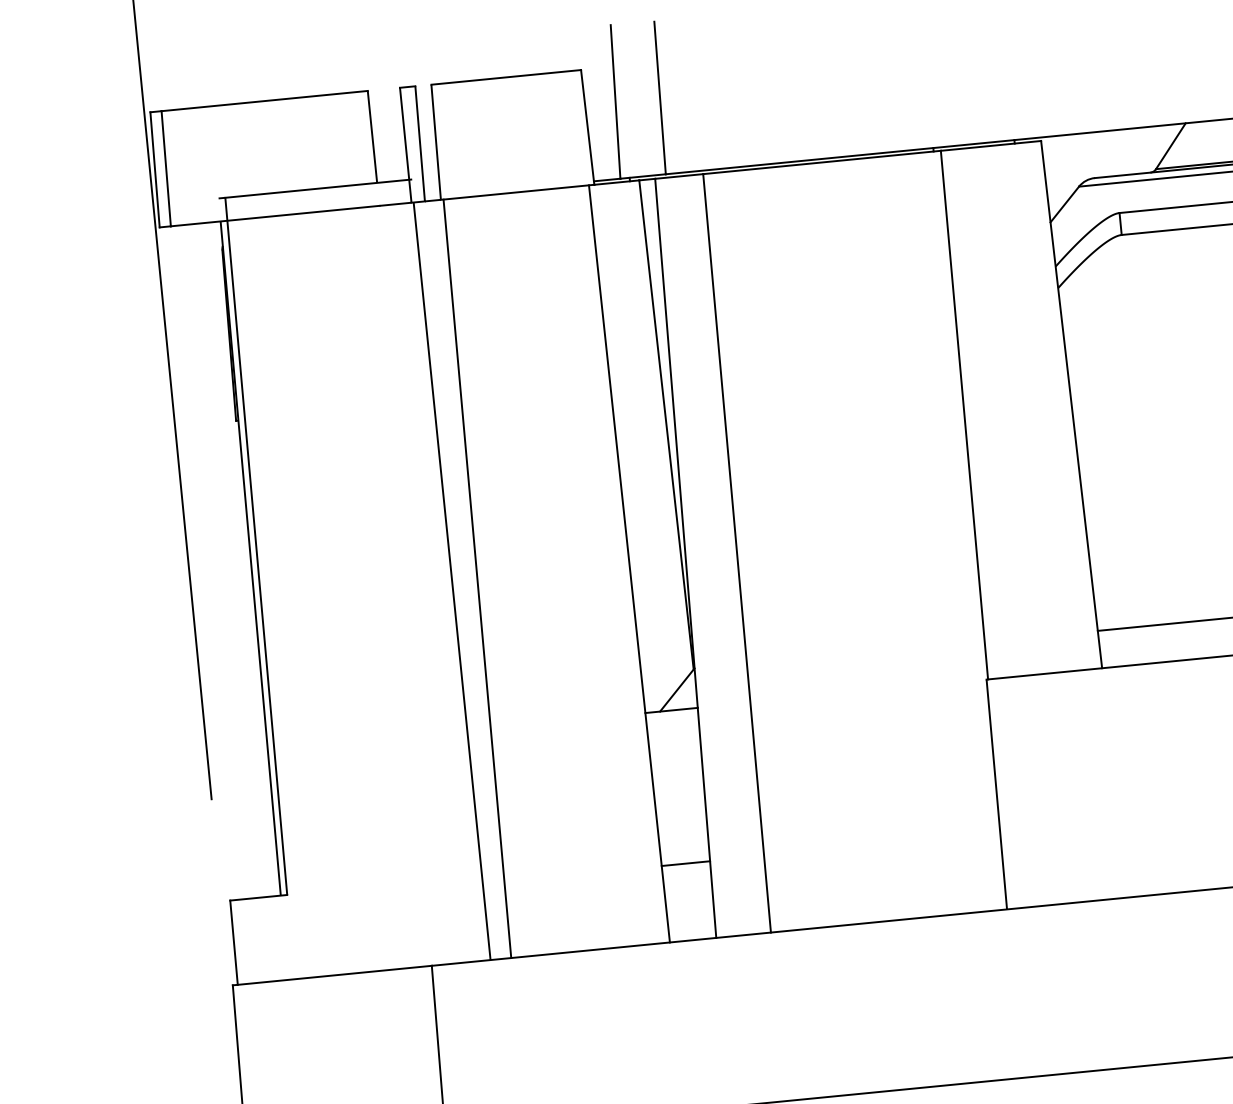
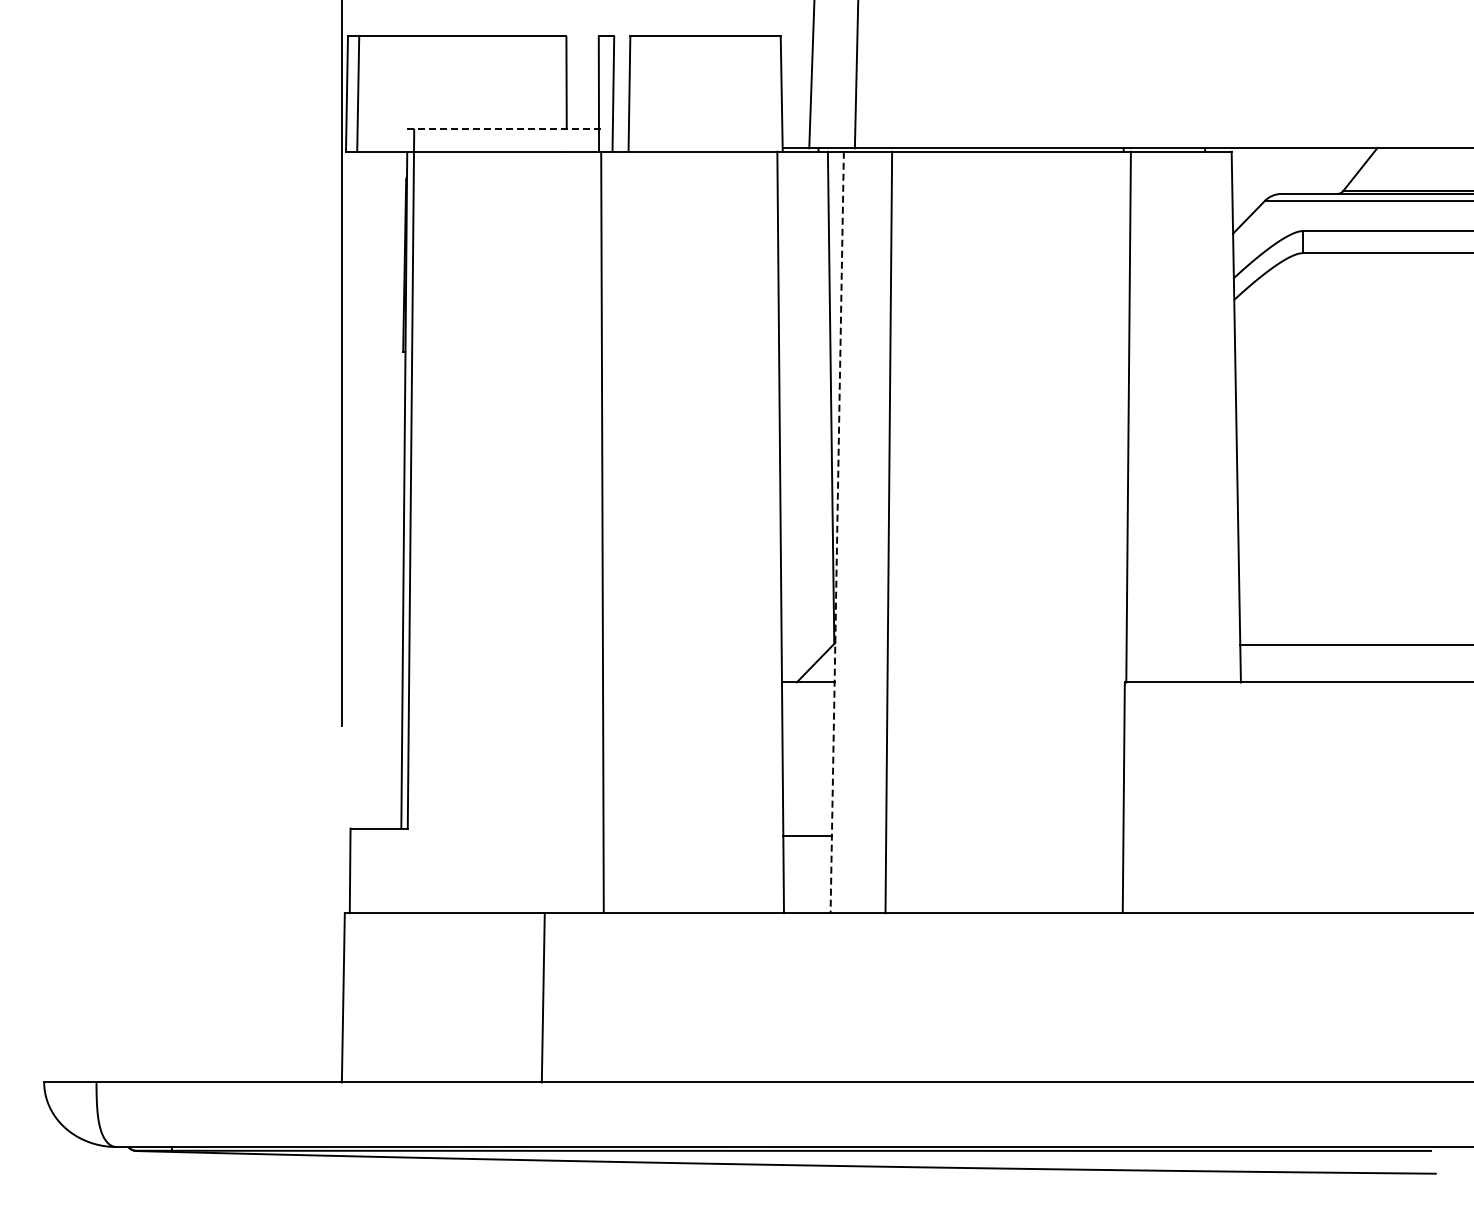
line: (318, 188) -> (507, 128), solid -> dashed
line: (686, 558) -> (837, 532), solid -> dashed
line: (477, 578) -> (627, 532), removed

